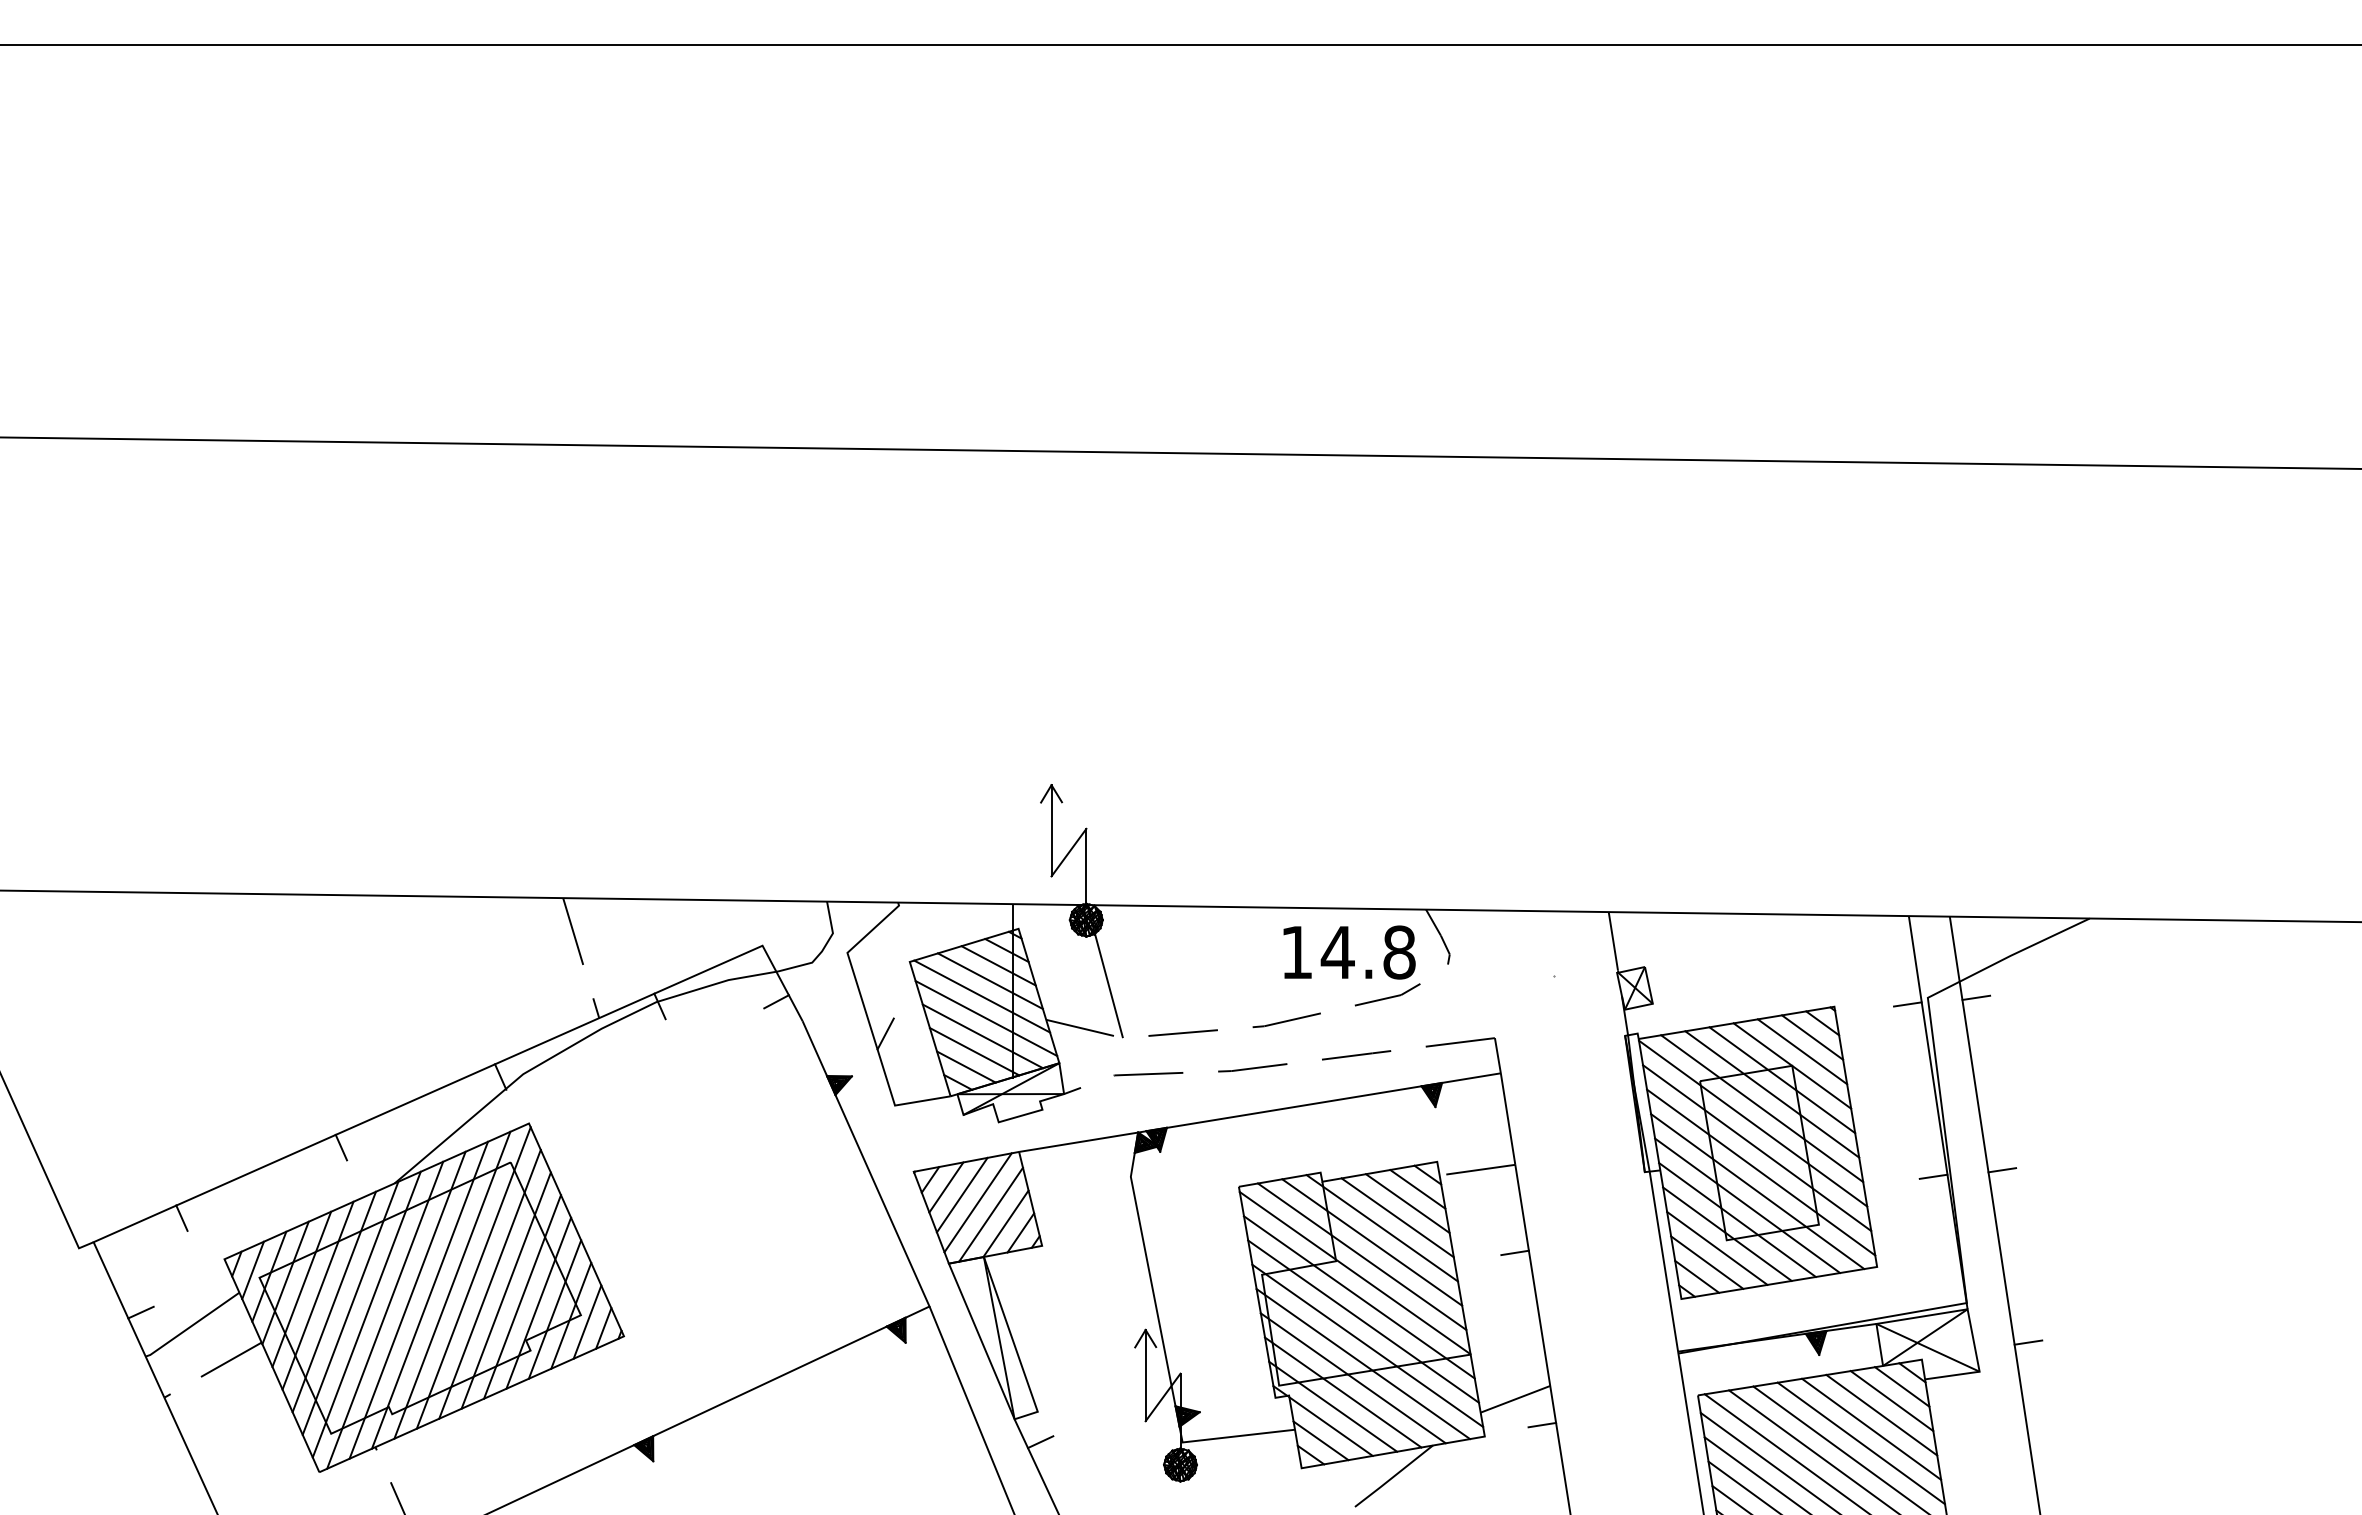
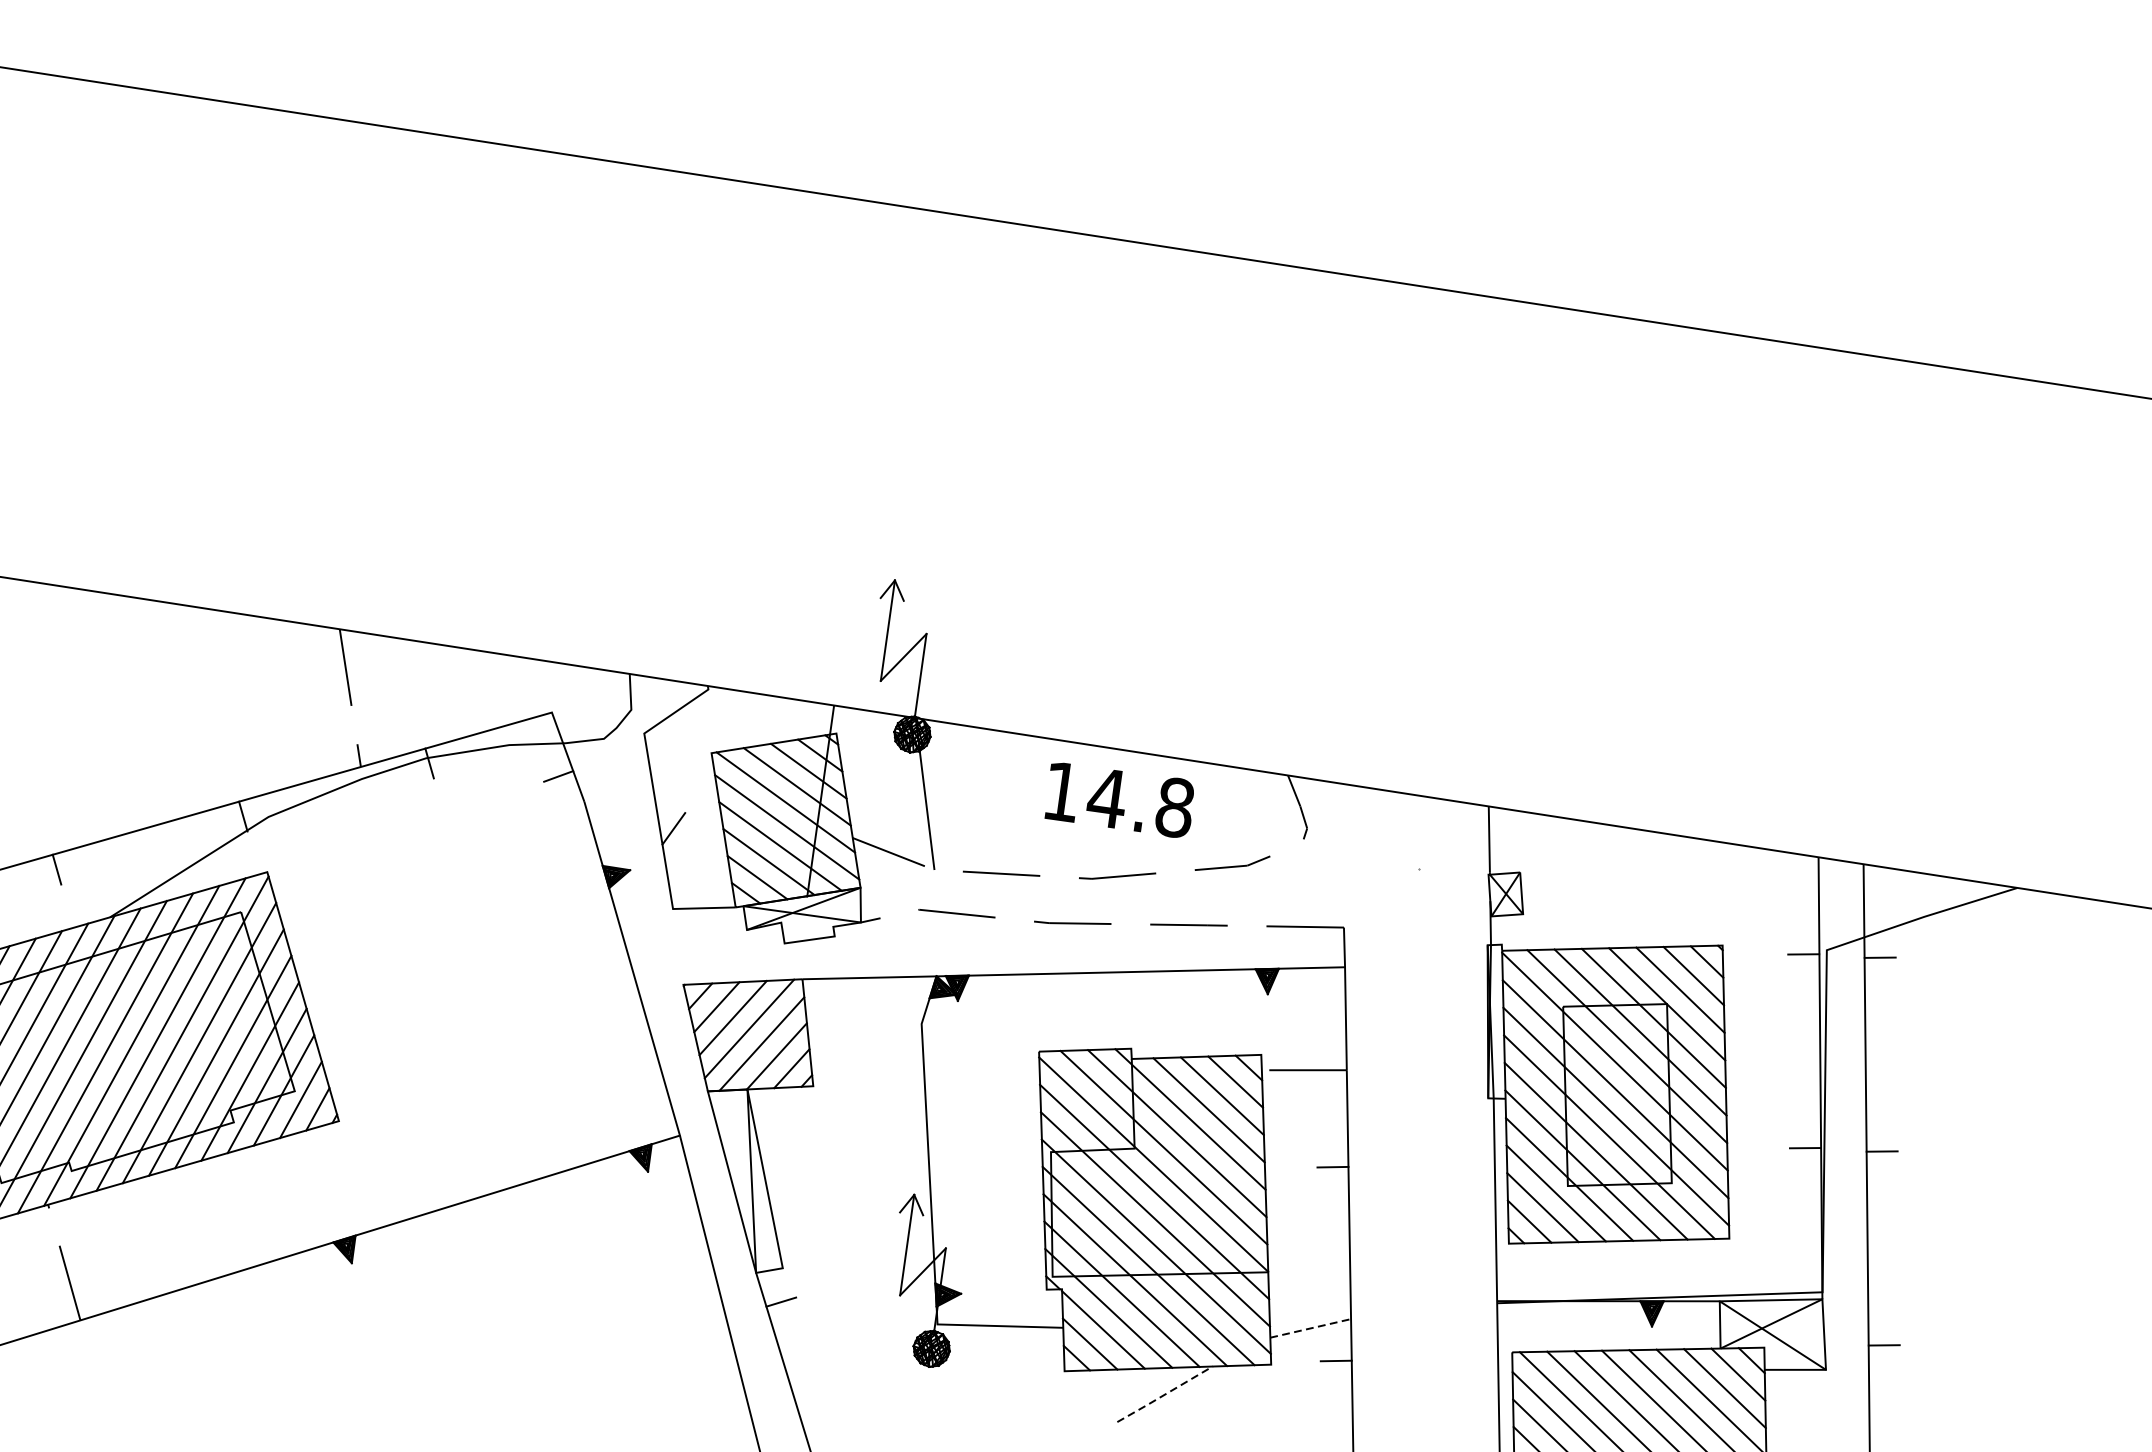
text: (1349, 952) -> (1120, 799), moved
line: (1515, 1399) -> (1310, 1328), solid -> dashed
line: (1394, 1476) -> (1165, 1394), solid -> dashed

